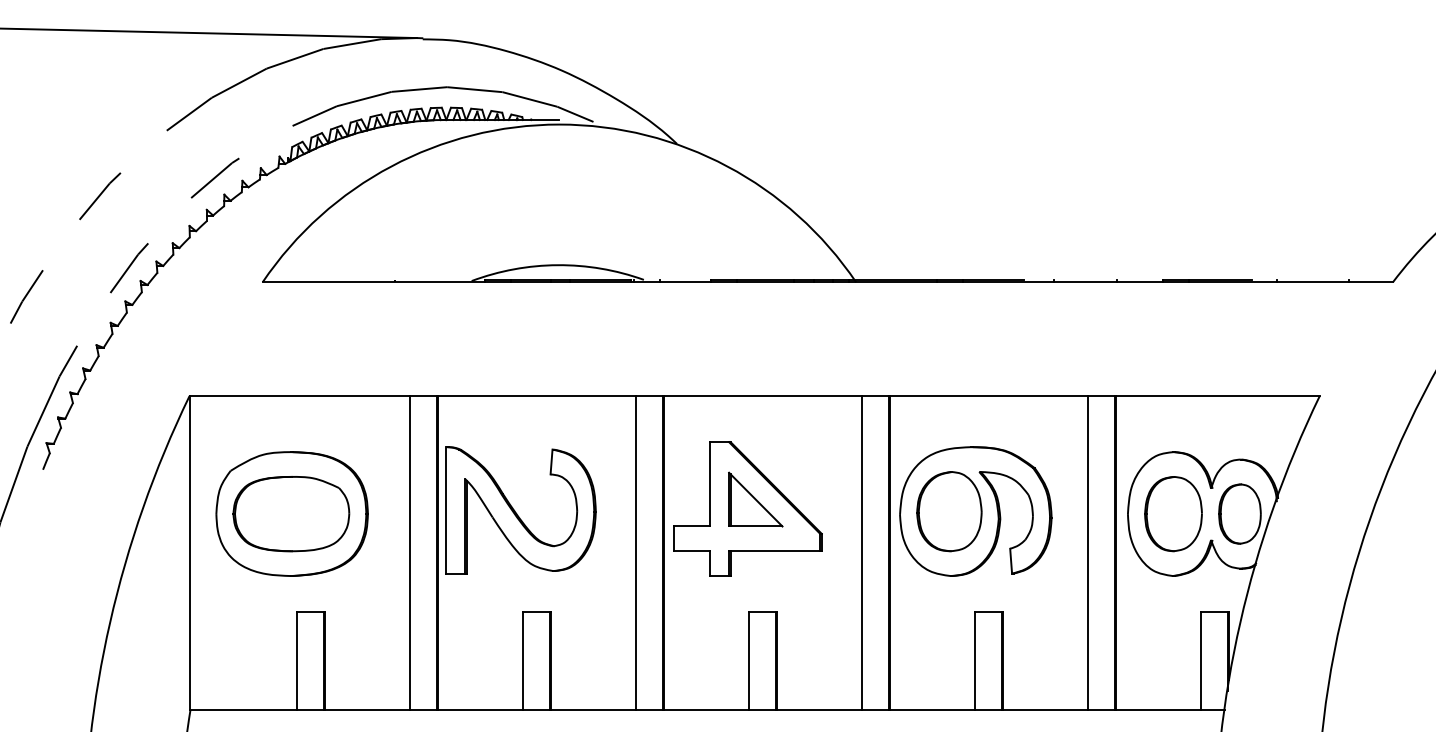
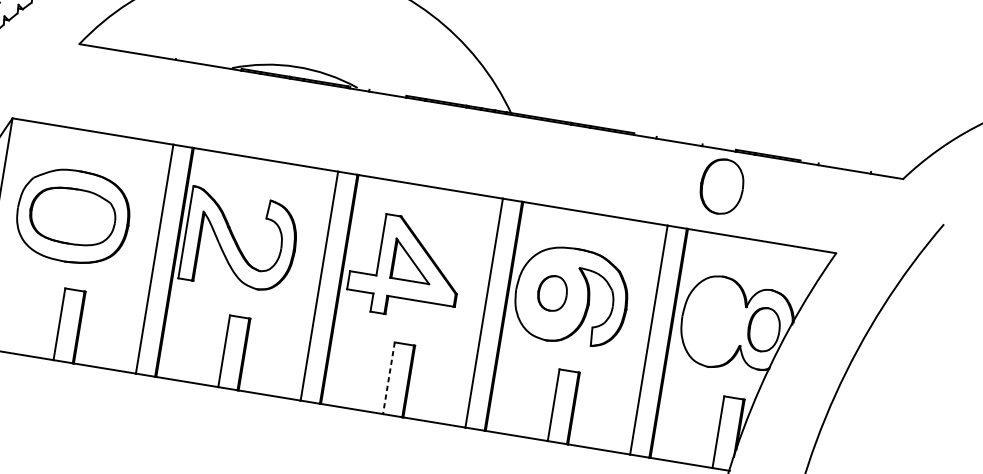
part: (949, 511) -> (552, 293), size x0.6
part: (1173, 514) -> (721, 186), moved
line: (749, 661) -> (388, 378), solid -> dashed

